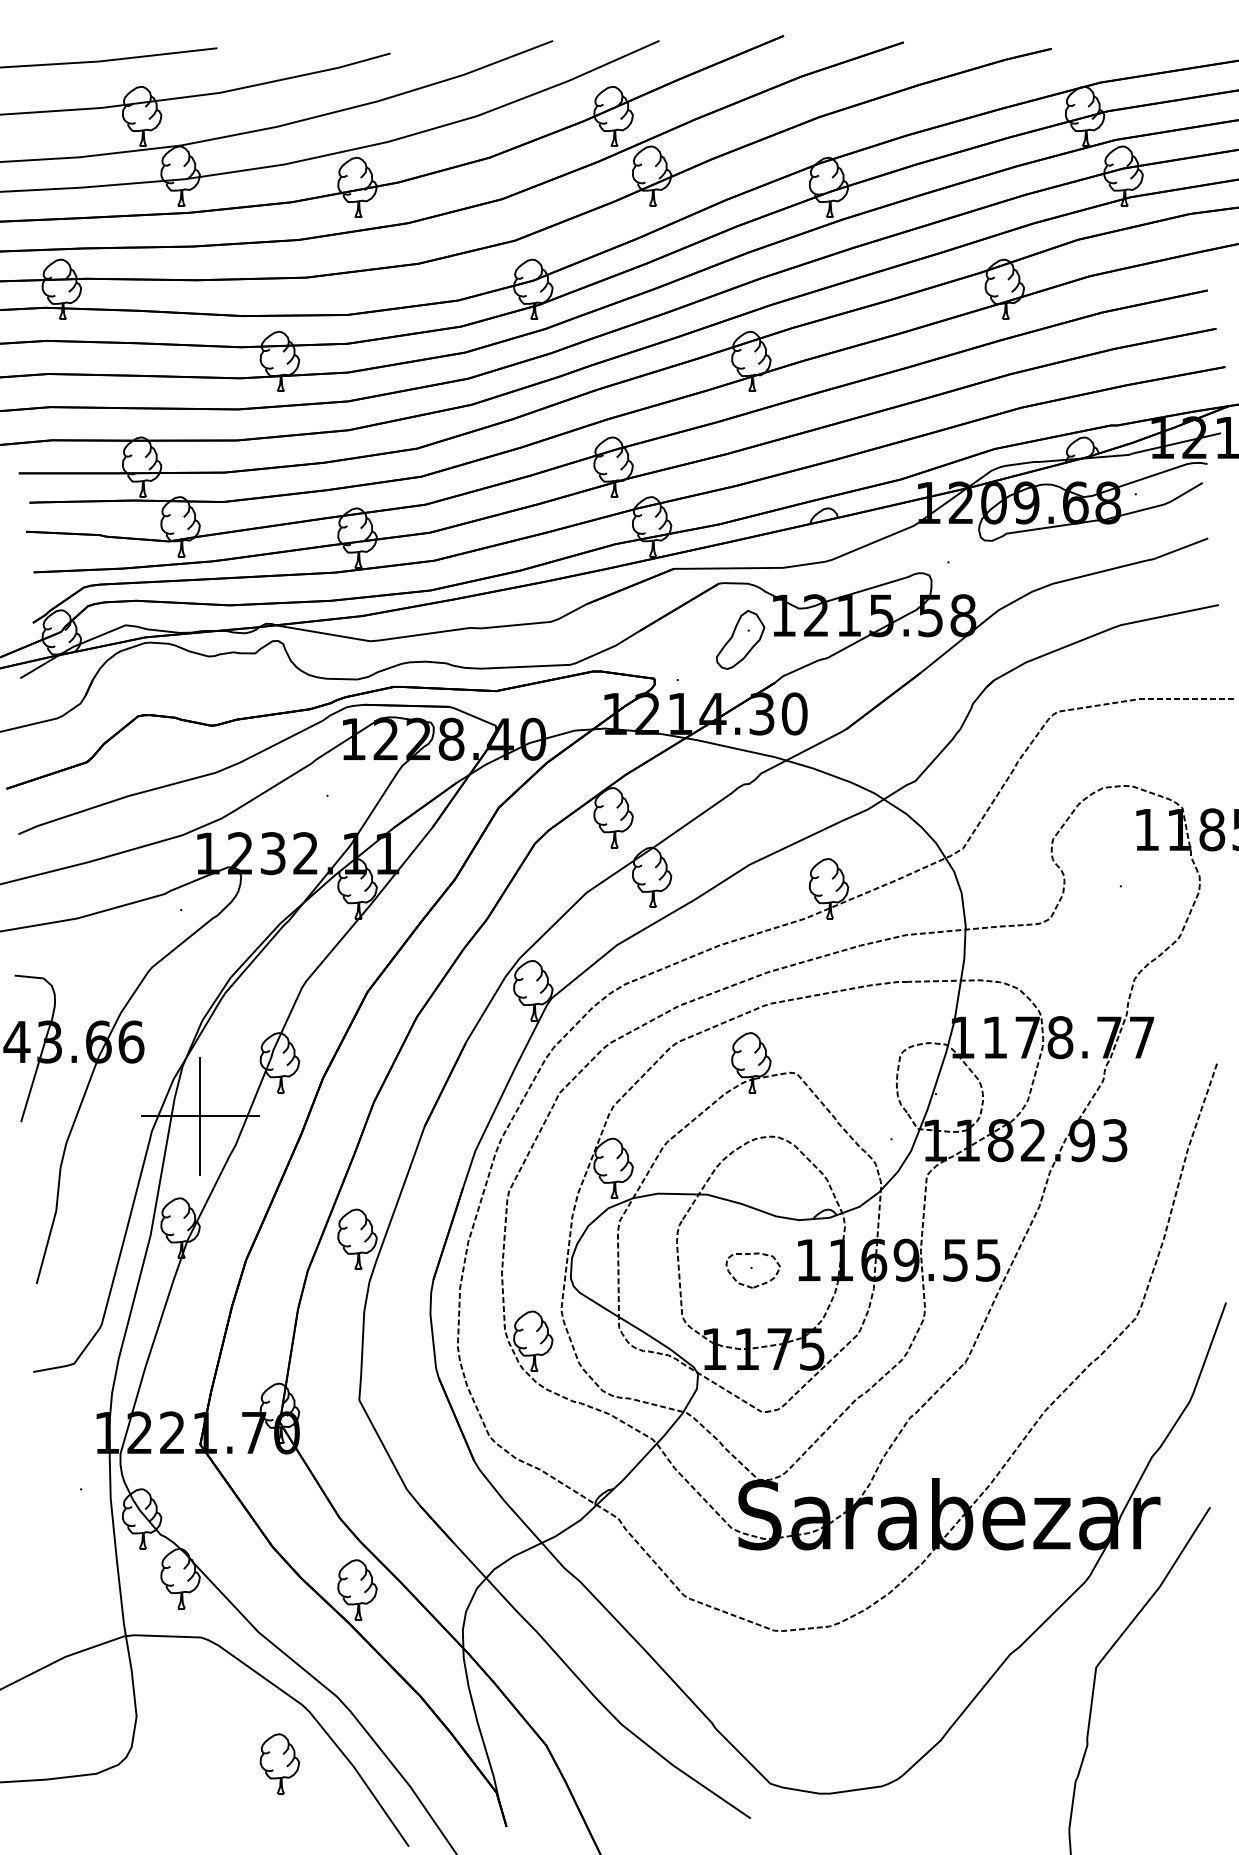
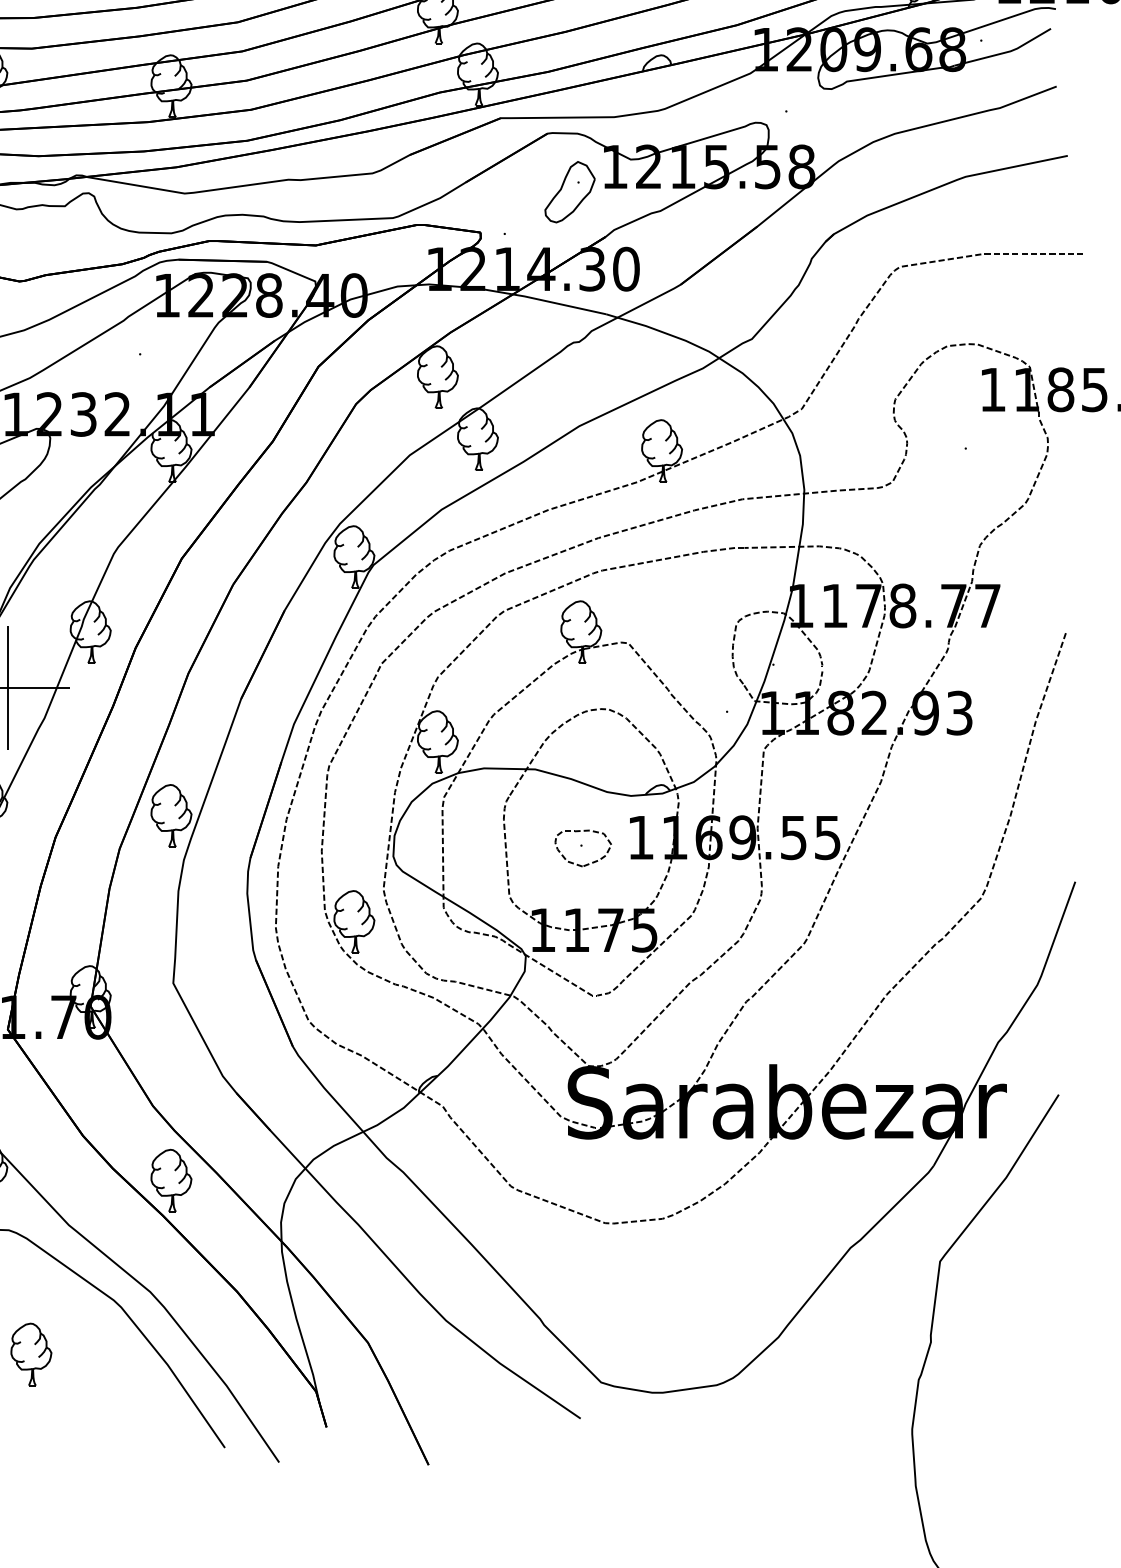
part: (279, 1763) -> (30, 1354), moved

